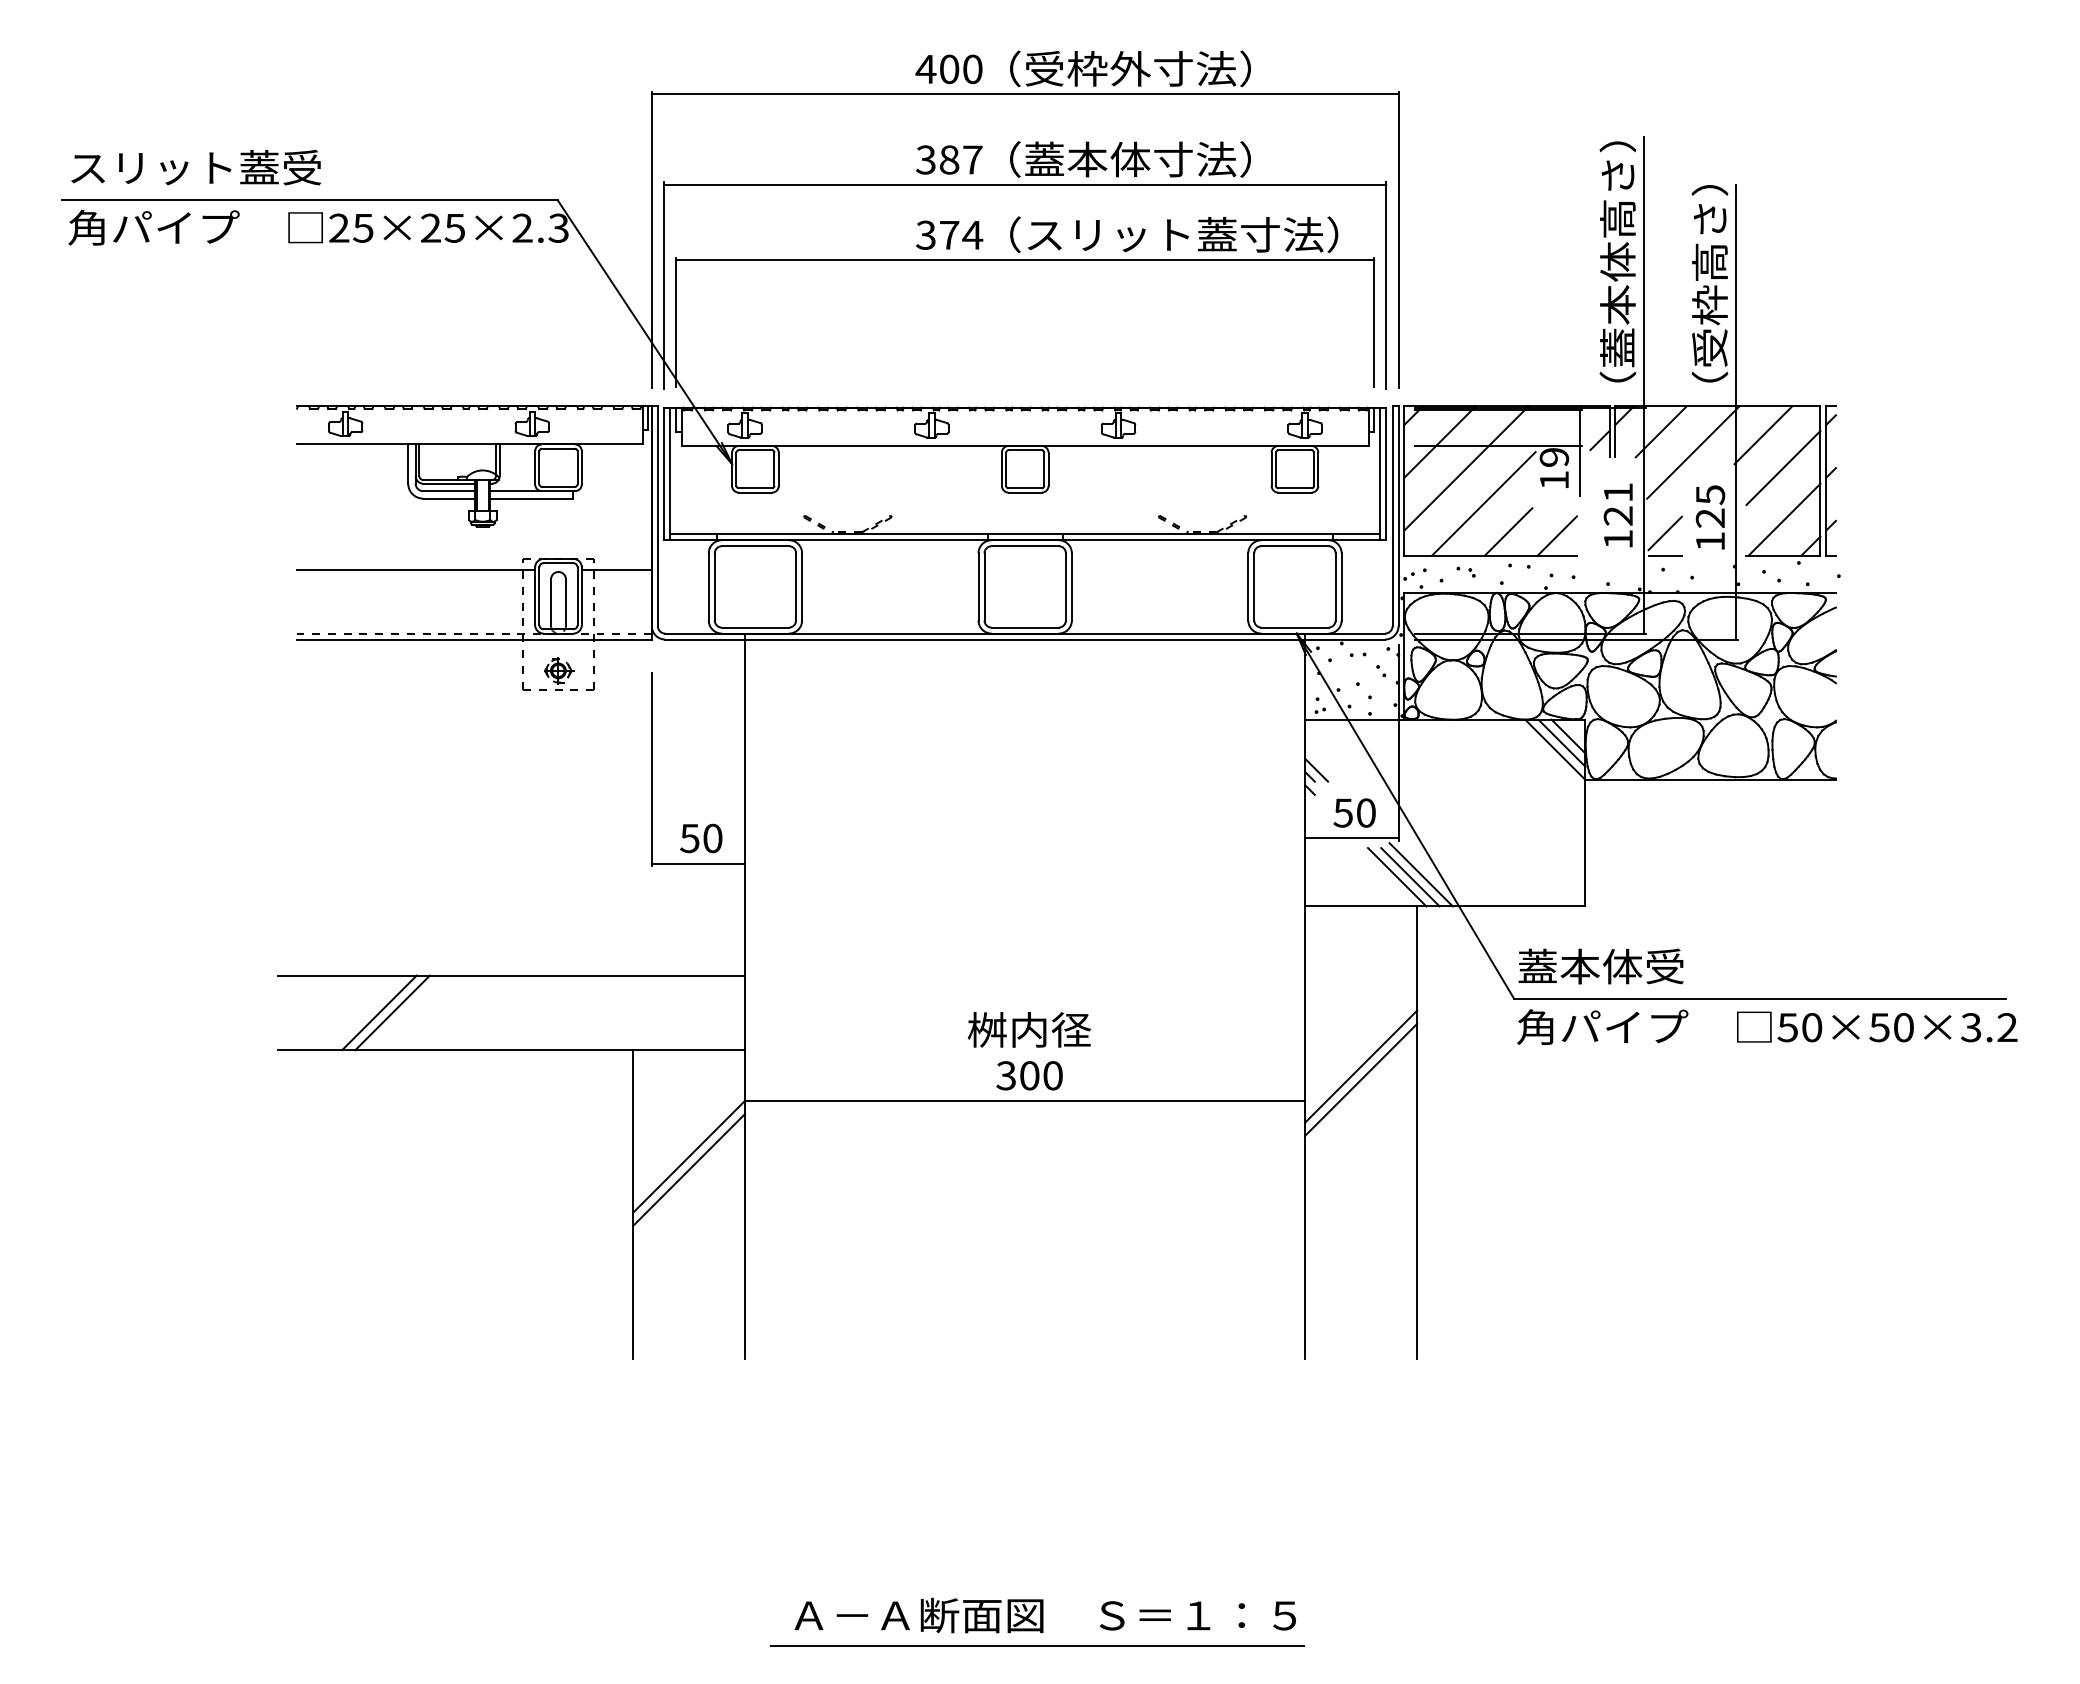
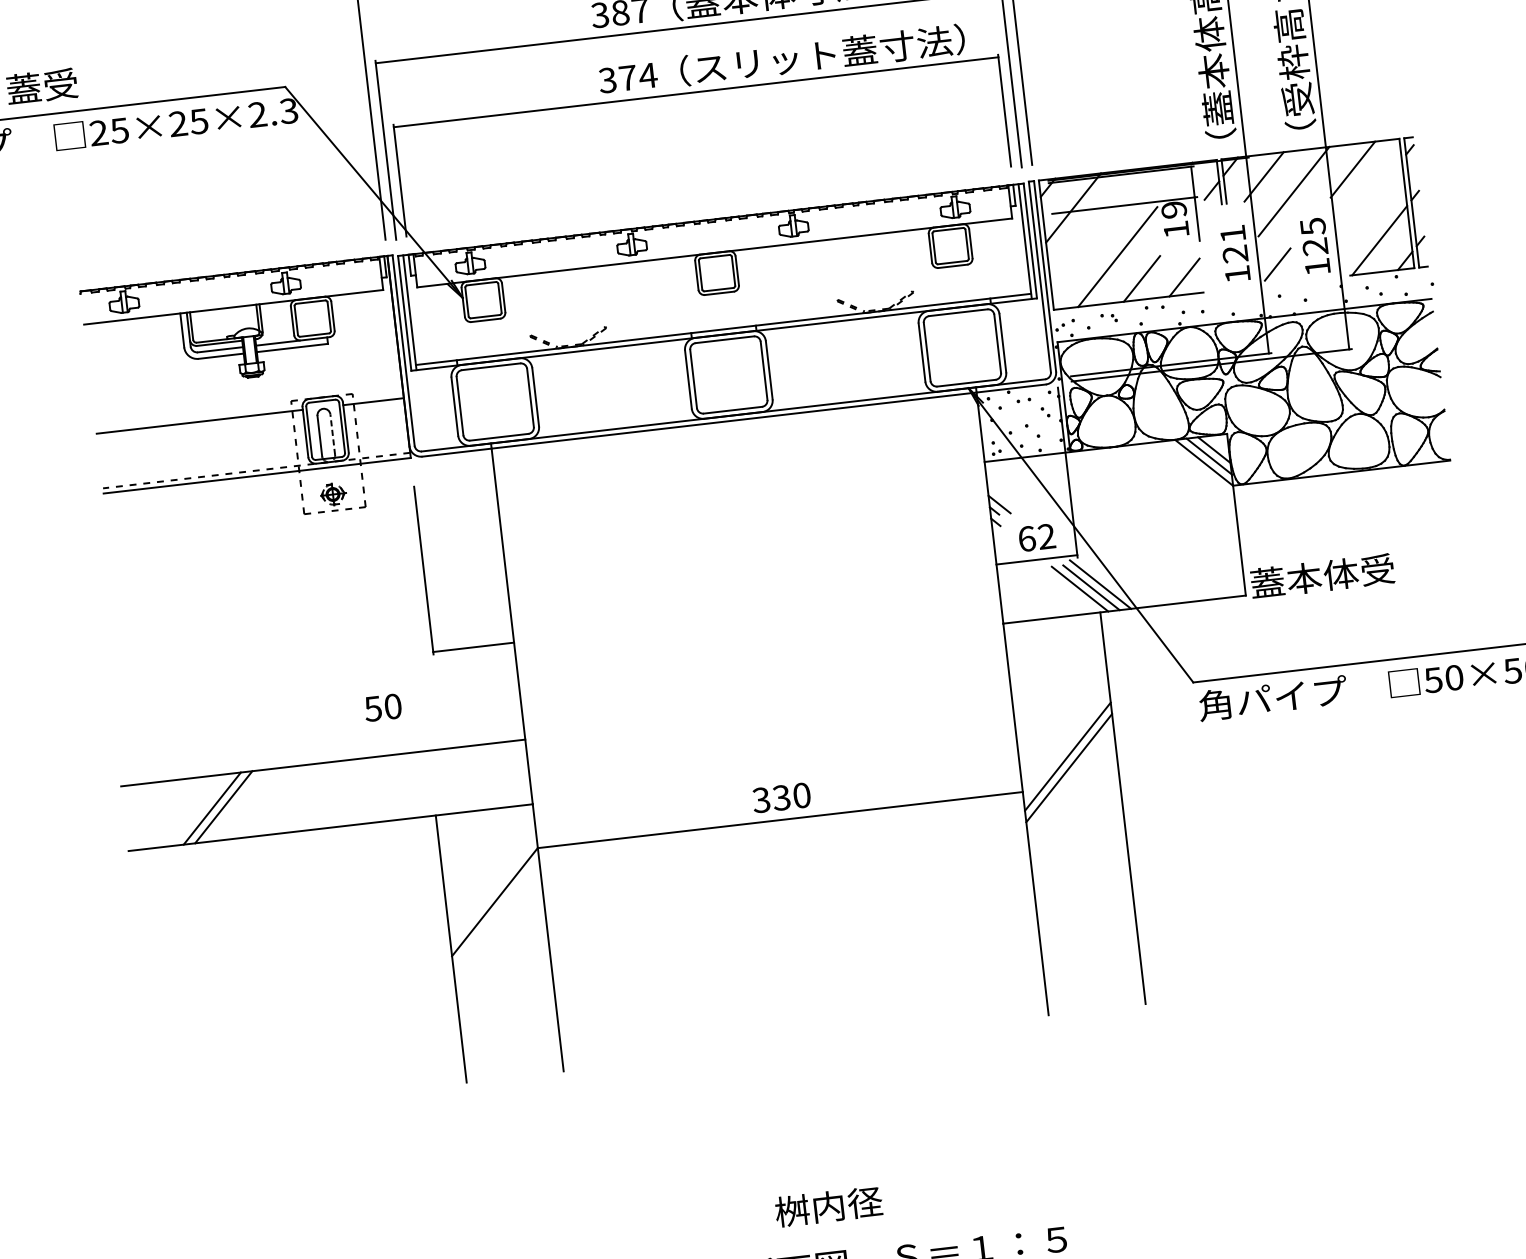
line: (1466, 468) -> (1099, 228), removed
line: (1783, 468) -> (1373, 196), removed
line: (1664, 555) -> (1279, 283), removed
line: (565, 602) -> (332, 434), solid -> dashed
text: (1354, 812) -> (1036, 537), 50 -> 62
text: (701, 838) -> (383, 707), moved
text: (1600, 966) -> (1321, 576), moved
text: (1029, 1029) -> (828, 1206), moved
text: (1029, 1075) -> (781, 797), 300 -> 330
line: (689, 1169) -> (496, 913), removed

